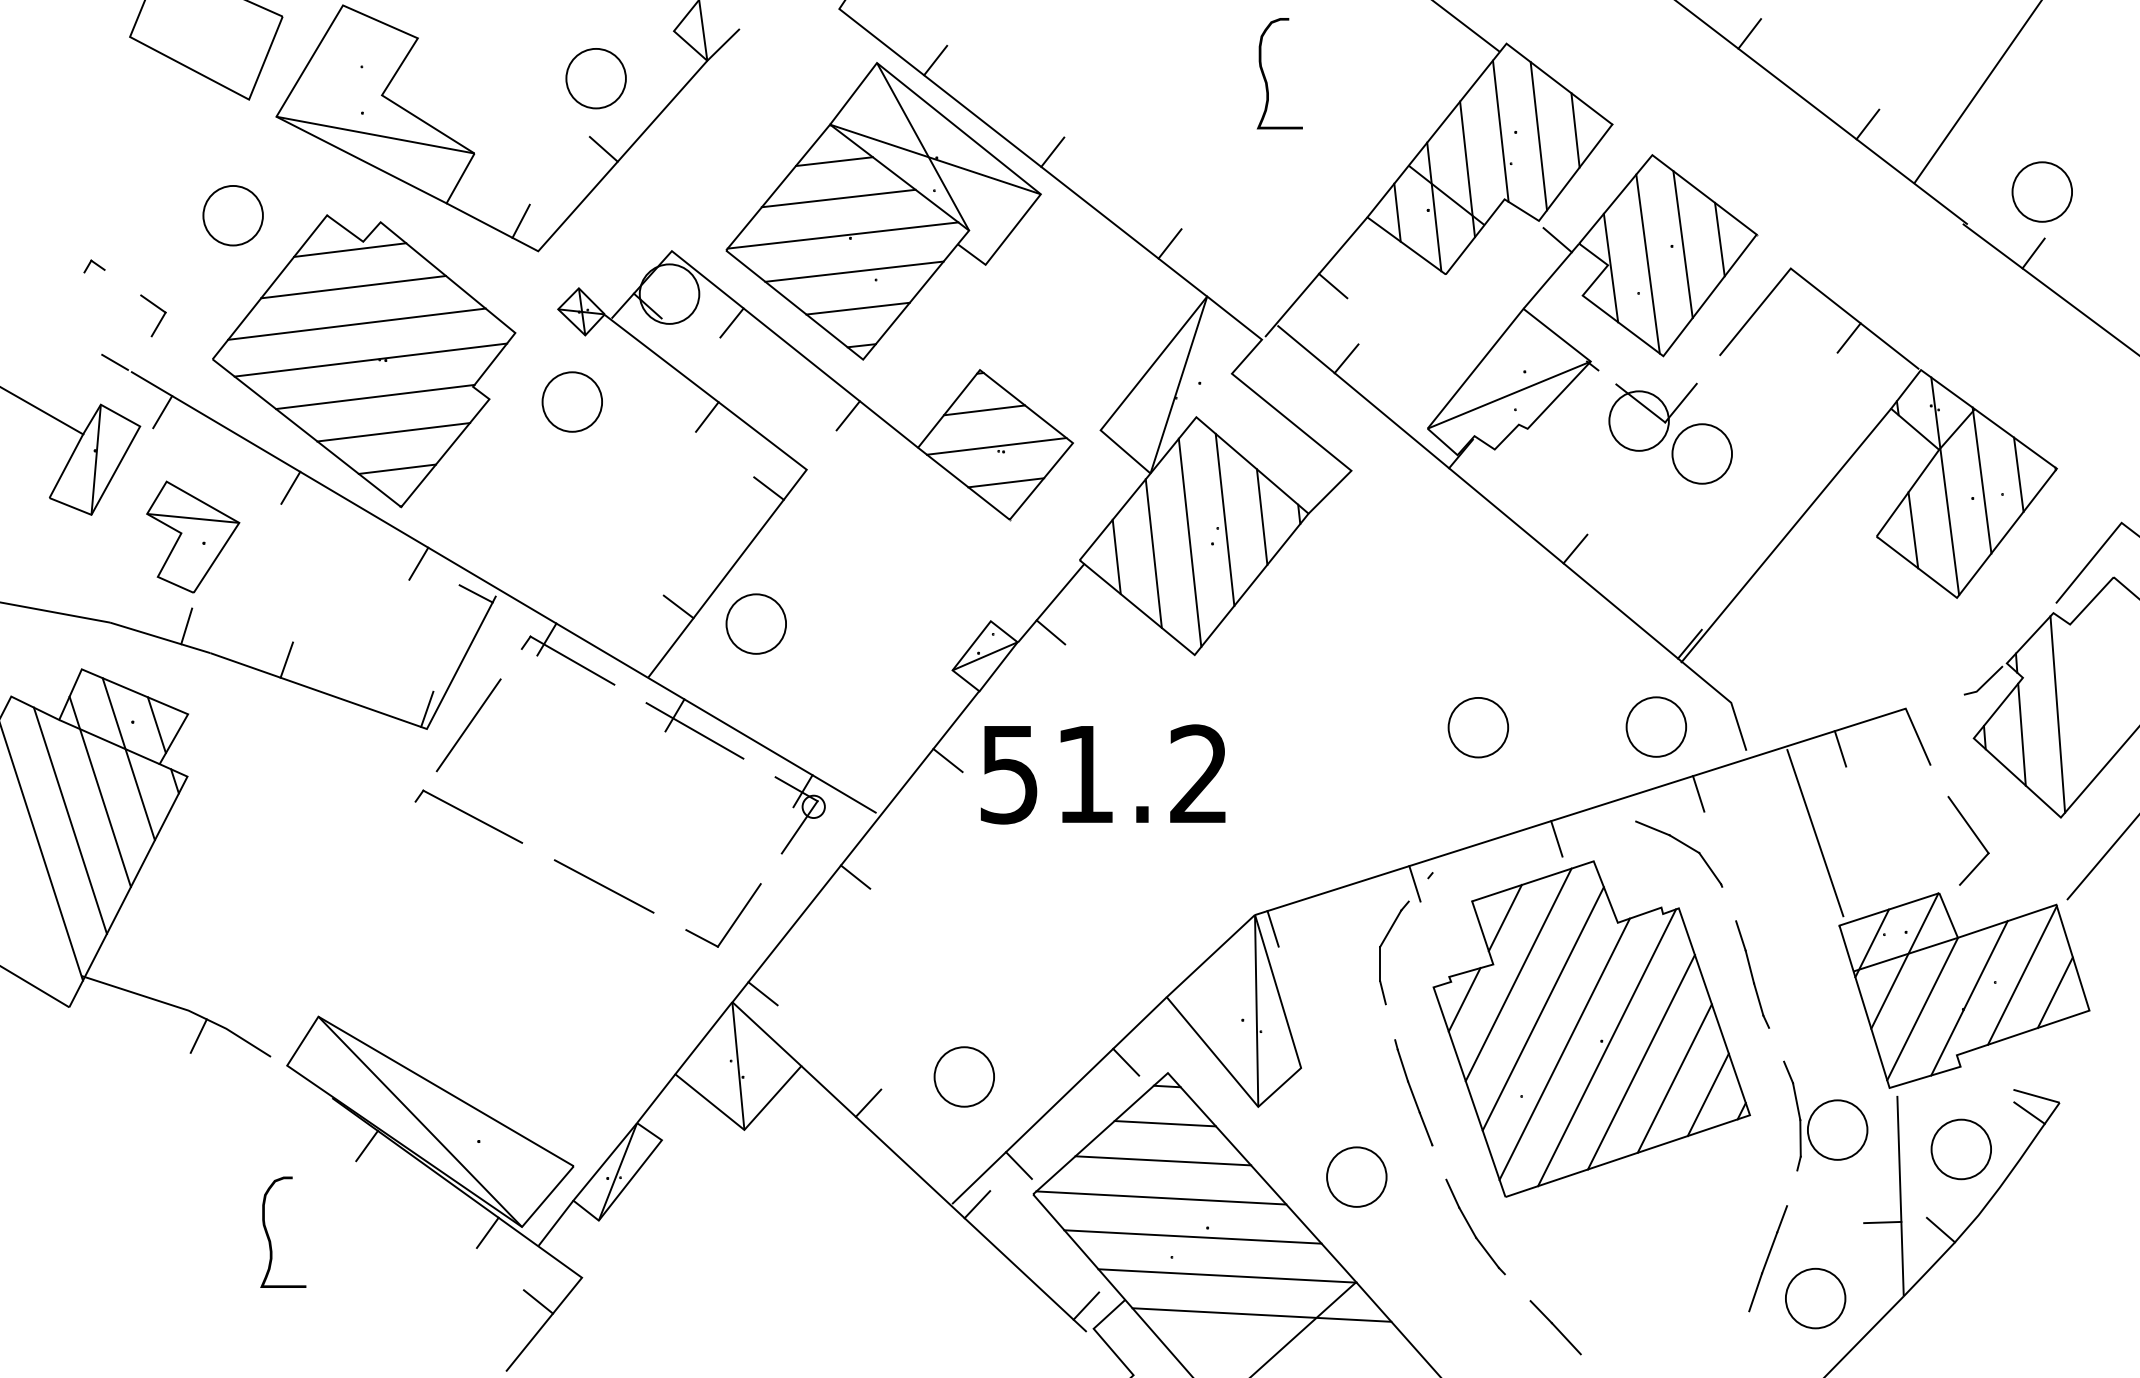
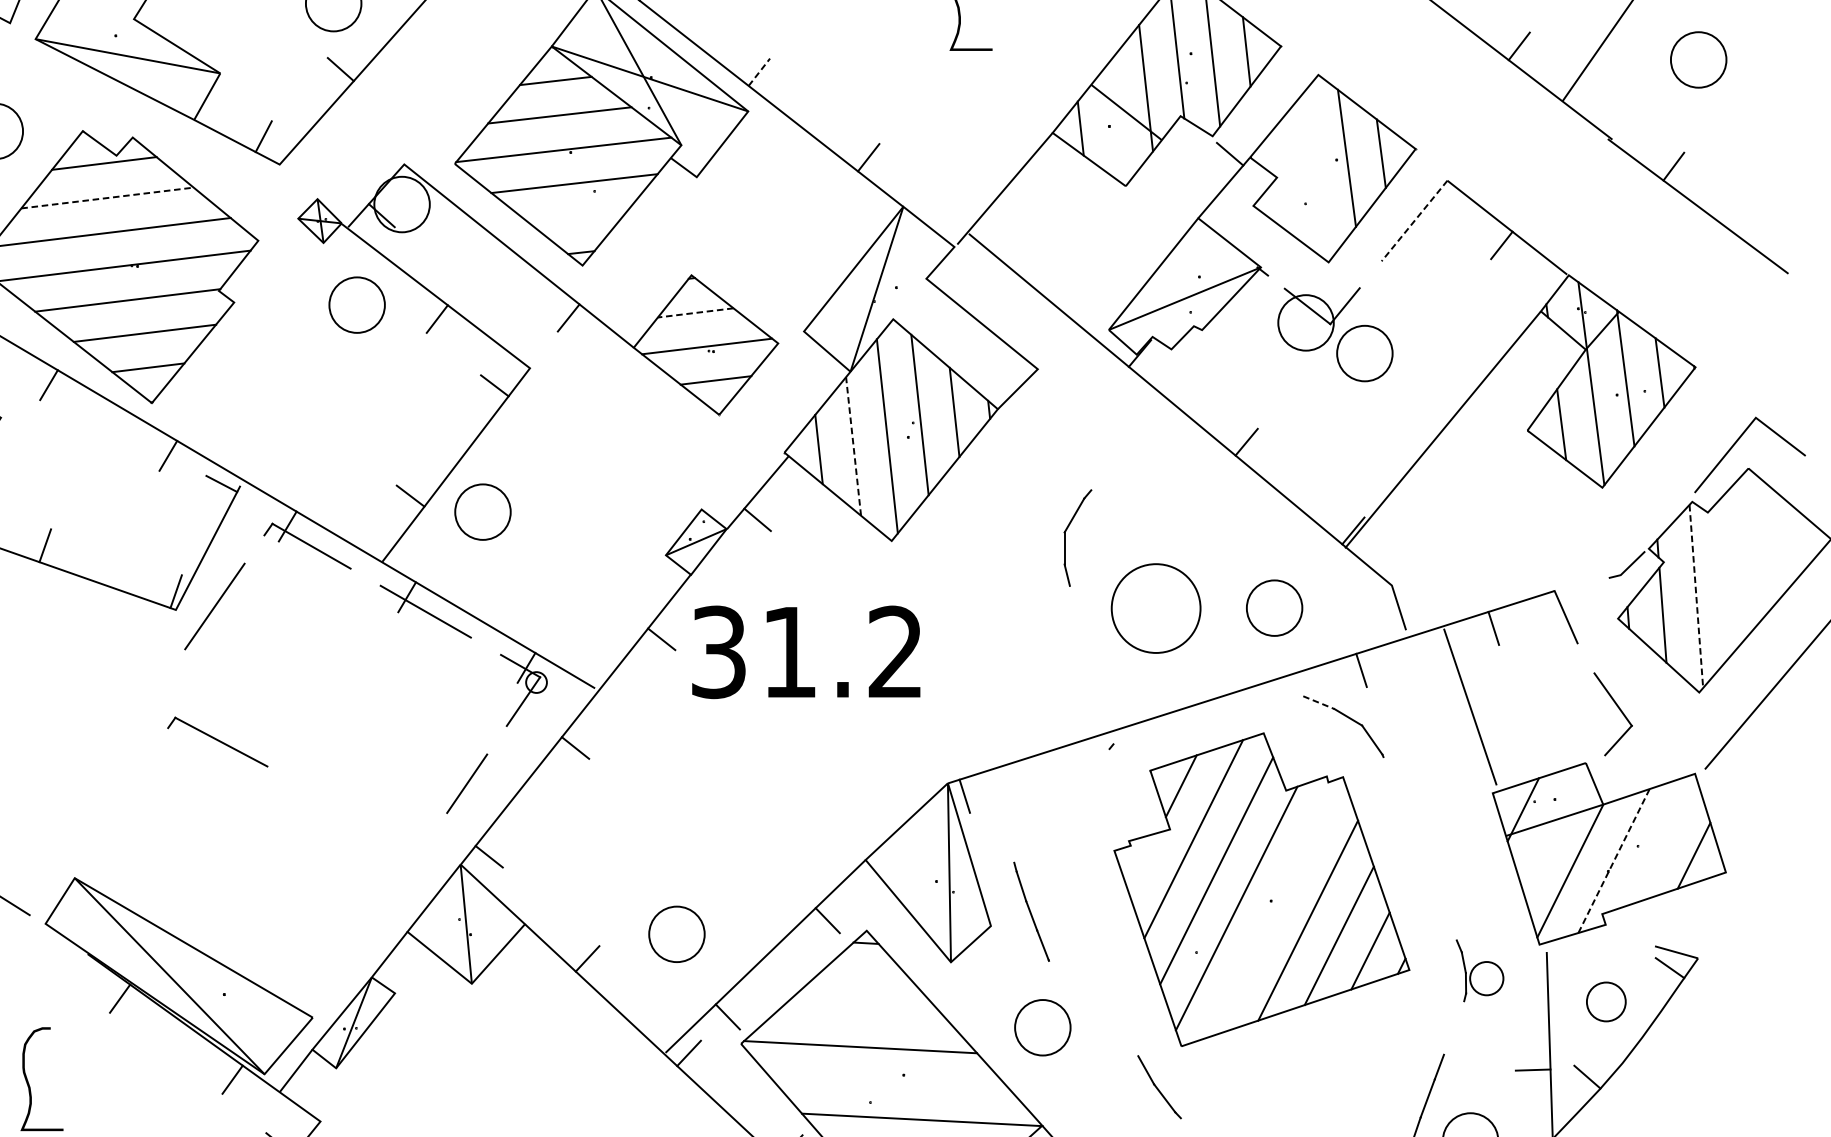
line: (1052, 152) -> (759, 72), solid -> dashed
part: (2041, 191) -> (1697, 59), moved
line: (1434, 206) -> (1115, 122), removed
line: (1647, 263) -> (1313, 175), removed
line: (1610, 267) -> (1279, 179), removed
line: (1333, 285) -> (1021, 196), removed
line: (354, 287) -> (108, 198), solid -> dashed
line: (857, 308) -> (577, 217), removed
line: (1755, 311) -> (1414, 220), solid -> dashed
line: (731, 322) -> (459, 230), removed
line: (1346, 358) -> (1033, 264), removed
part: (571, 401) -> (356, 304), moved
line: (984, 410) -> (695, 313), solid -> dashed
line: (1153, 553) -> (853, 446), solid -> dashed
line: (2057, 715) -> (1696, 597), solid -> dashed
part: (1656, 726) -> (1274, 607), moved
part: (1478, 727) -> (1156, 608), size x1.6
text: (1008, 774) -> (718, 652), 51.2 -> 31.2
part: (468, 816) -> (217, 741), moved
line: (1653, 828) -> (1319, 702), solid -> dashed
line: (1556, 838) -> (1229, 712), removed
line: (1414, 883) -> (1096, 753), removed
line: (603, 886) -> (340, 756), removed
line: (701, 938) -> (431, 805), removed
part: (1382, 945) -> (1066, 531), moved
line: (1904, 960) -> (1553, 825), removed
part: (1752, 974) -> (1411, 838), removed
line: (2021, 975) -> (1662, 839), removed
line: (1969, 997) -> (1614, 860), solid -> dashed
line: (1464, 999) -> (1143, 862), removed
line: (1607, 1047) -> (1276, 906), removed
part: (1413, 1092) -> (1031, 911), moved
part: (1825, 1115) -> (1479, 970), size x0.6
line: (1164, 1123) -> (863, 977), removed
part: (1960, 1149) -> (1605, 1001), size x0.7
line: (1163, 1160) -> (862, 1012), removed
line: (1452, 1193) -> (1132, 1043), removed
line: (1192, 1236) -> (889, 1083), removed

